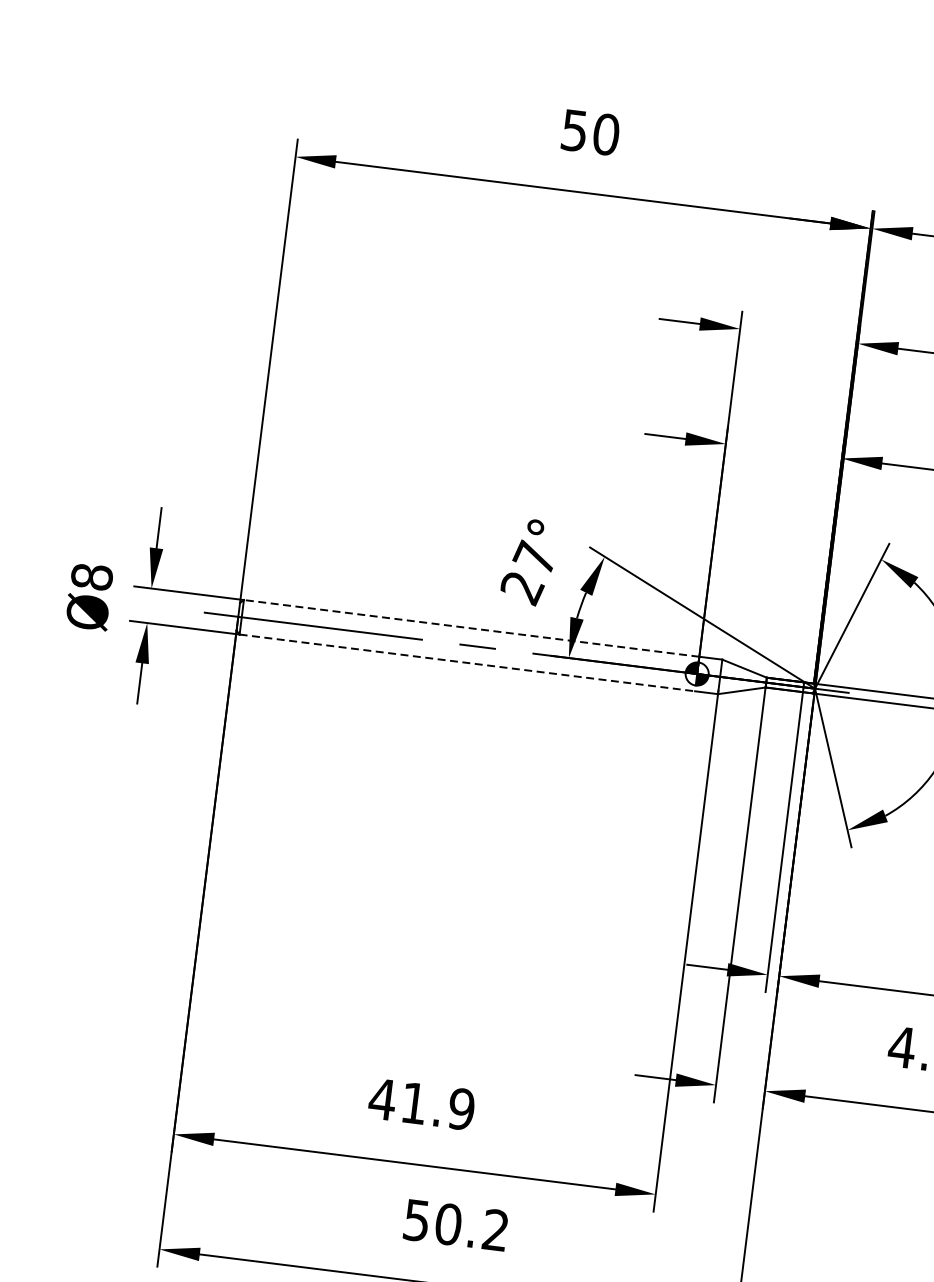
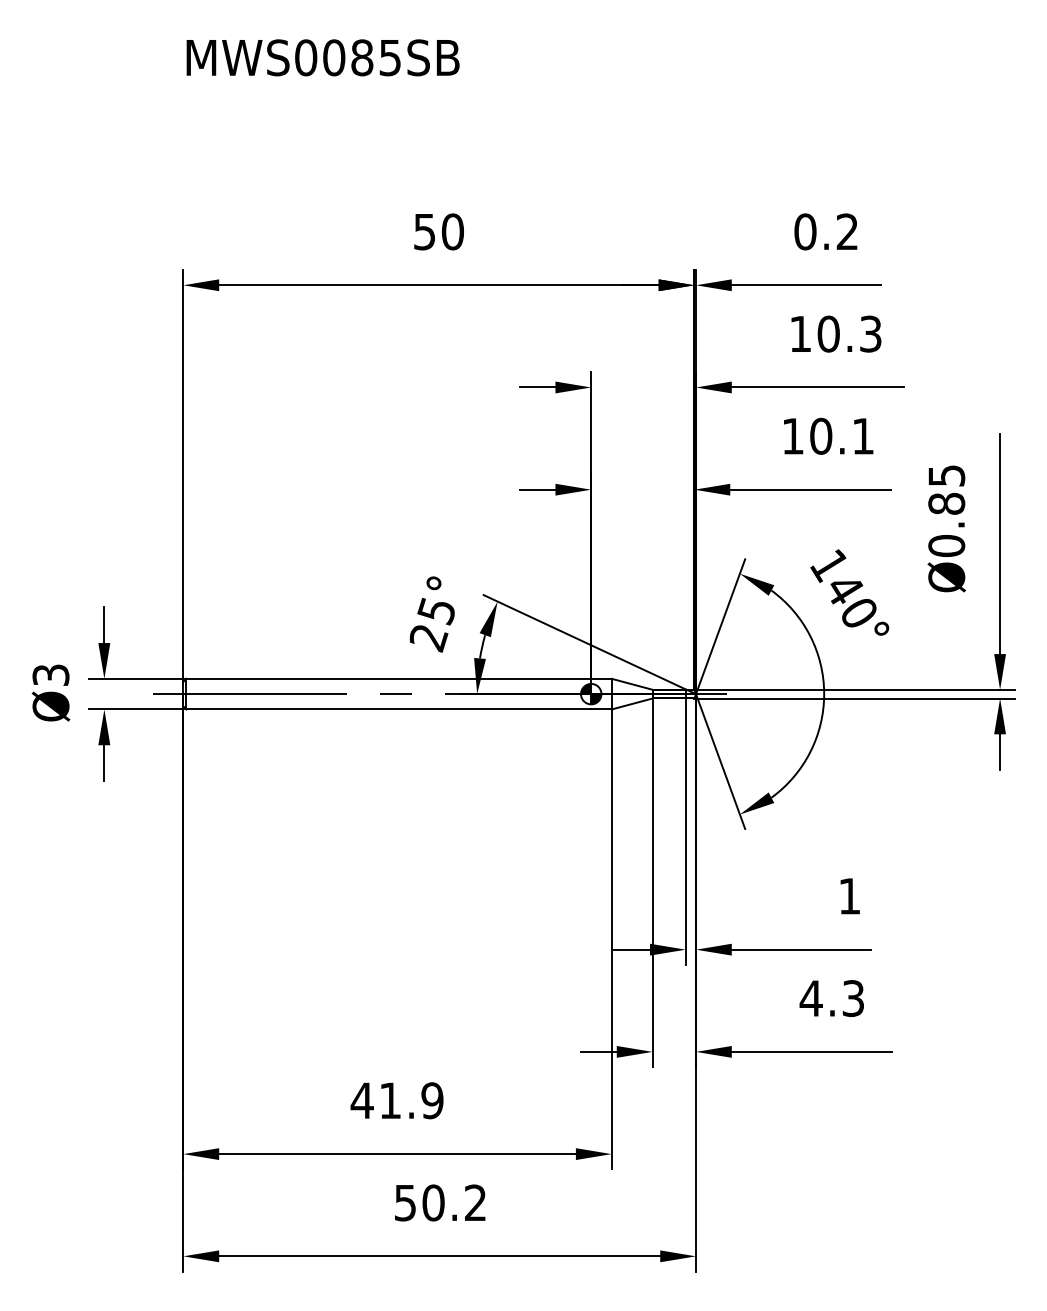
text: (533, 558) -> (435, 610), 27° -> 25°
text: (91, 577) -> (50, 675), Ø8 -> Ø3
line: (471, 628) -> (388, 678), dashed -> solid
line: (468, 663) -> (389, 709), dashed -> solid

